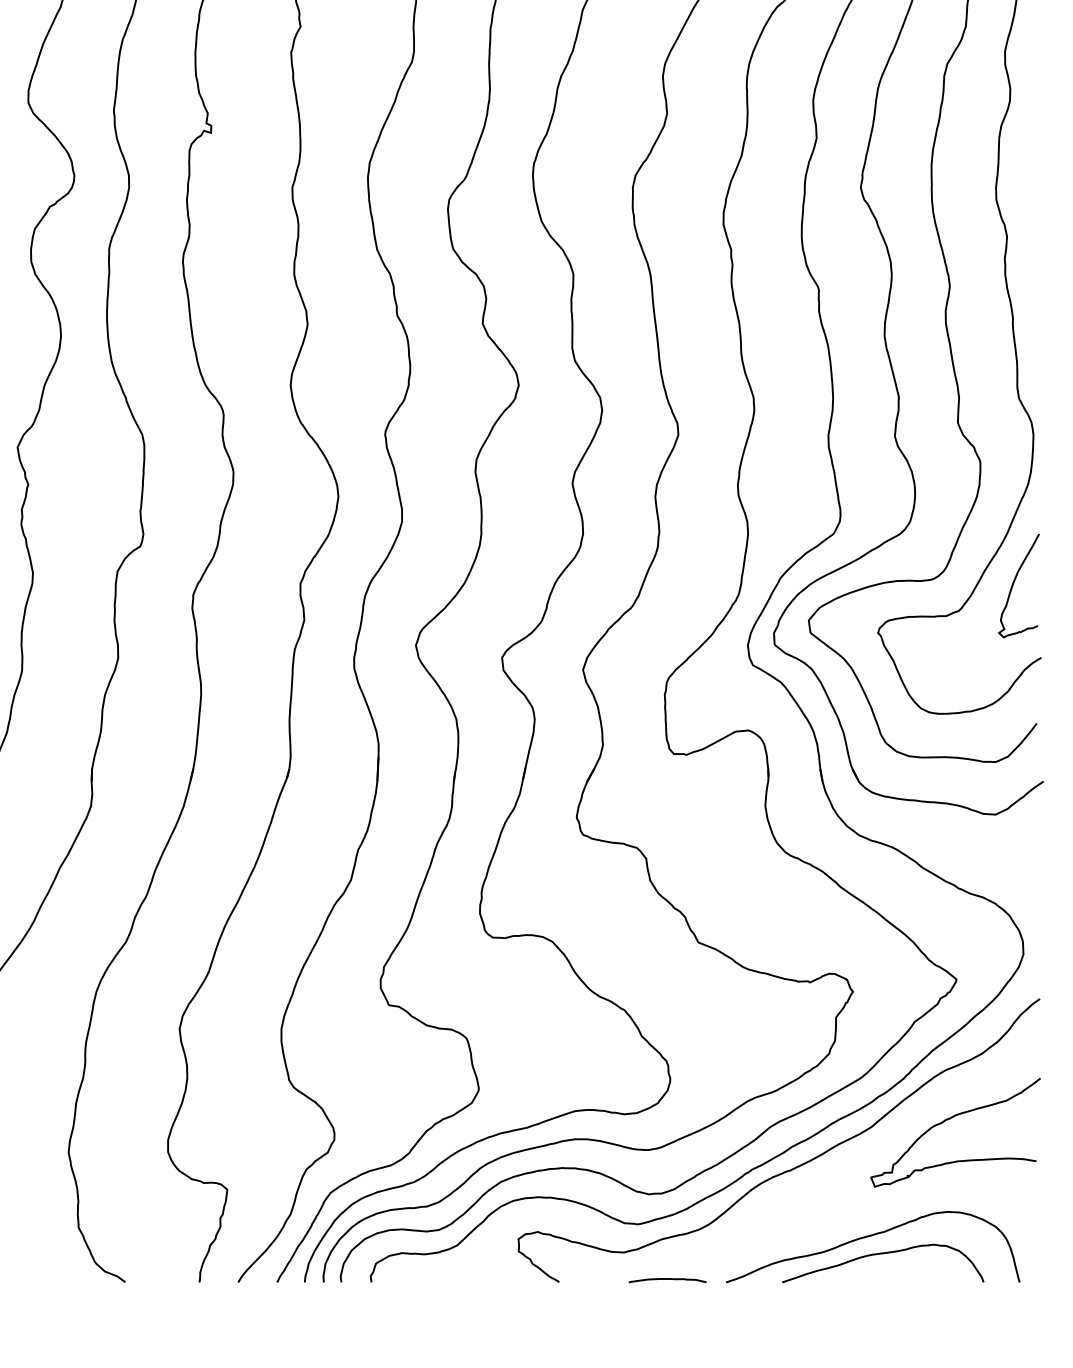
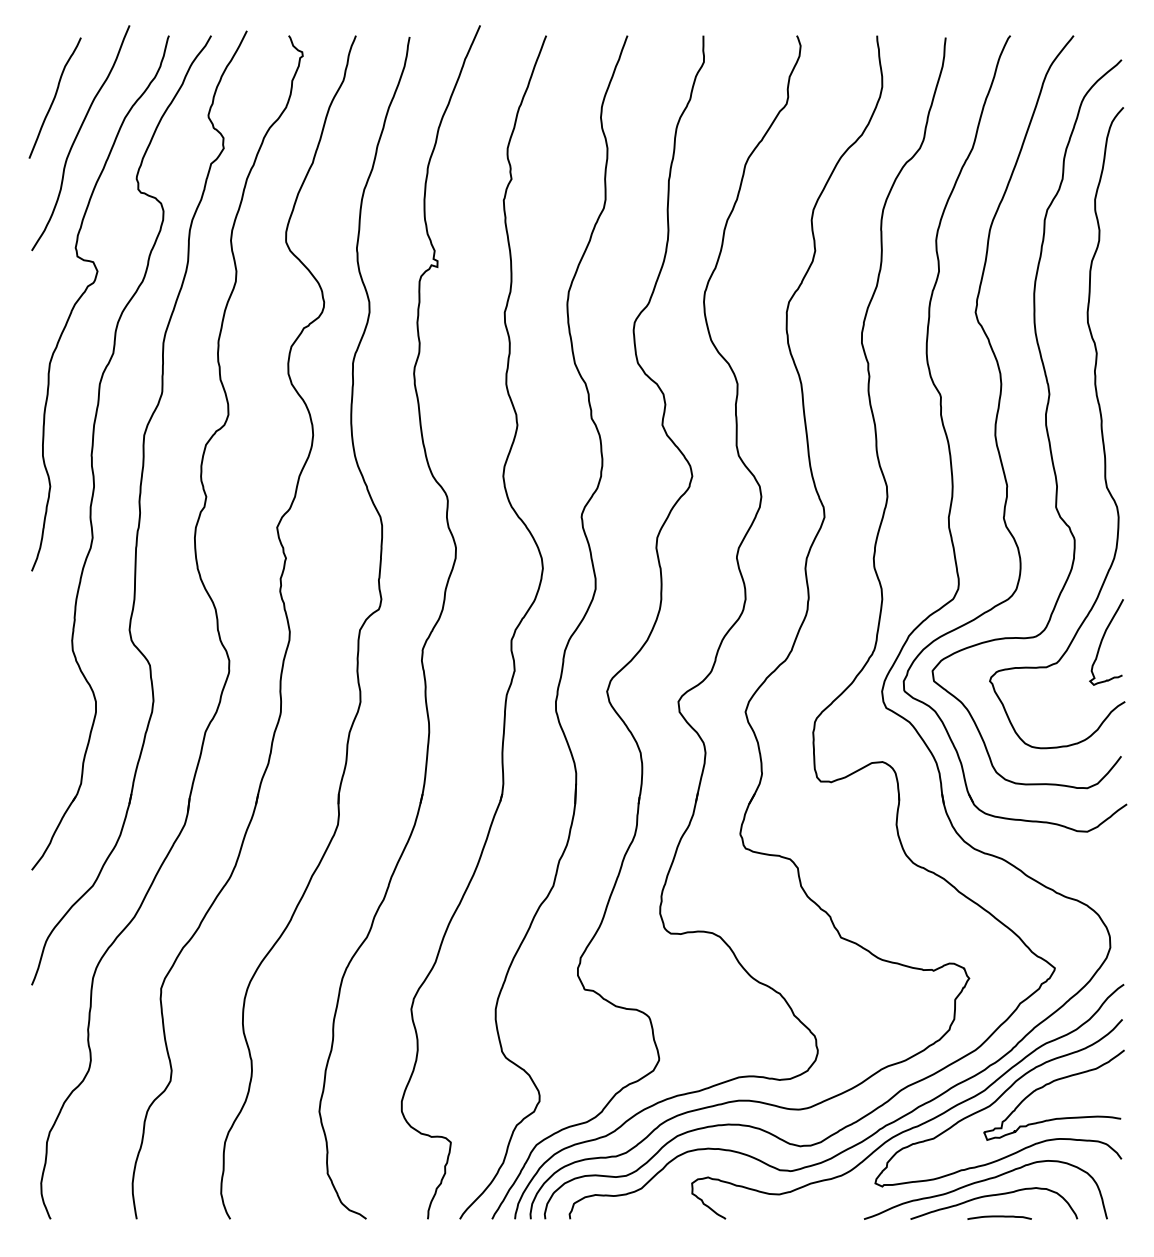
curve: (885, 1140) -> (996, 1101), added
curve: (667, 1280) -> (999, 1217), moved

